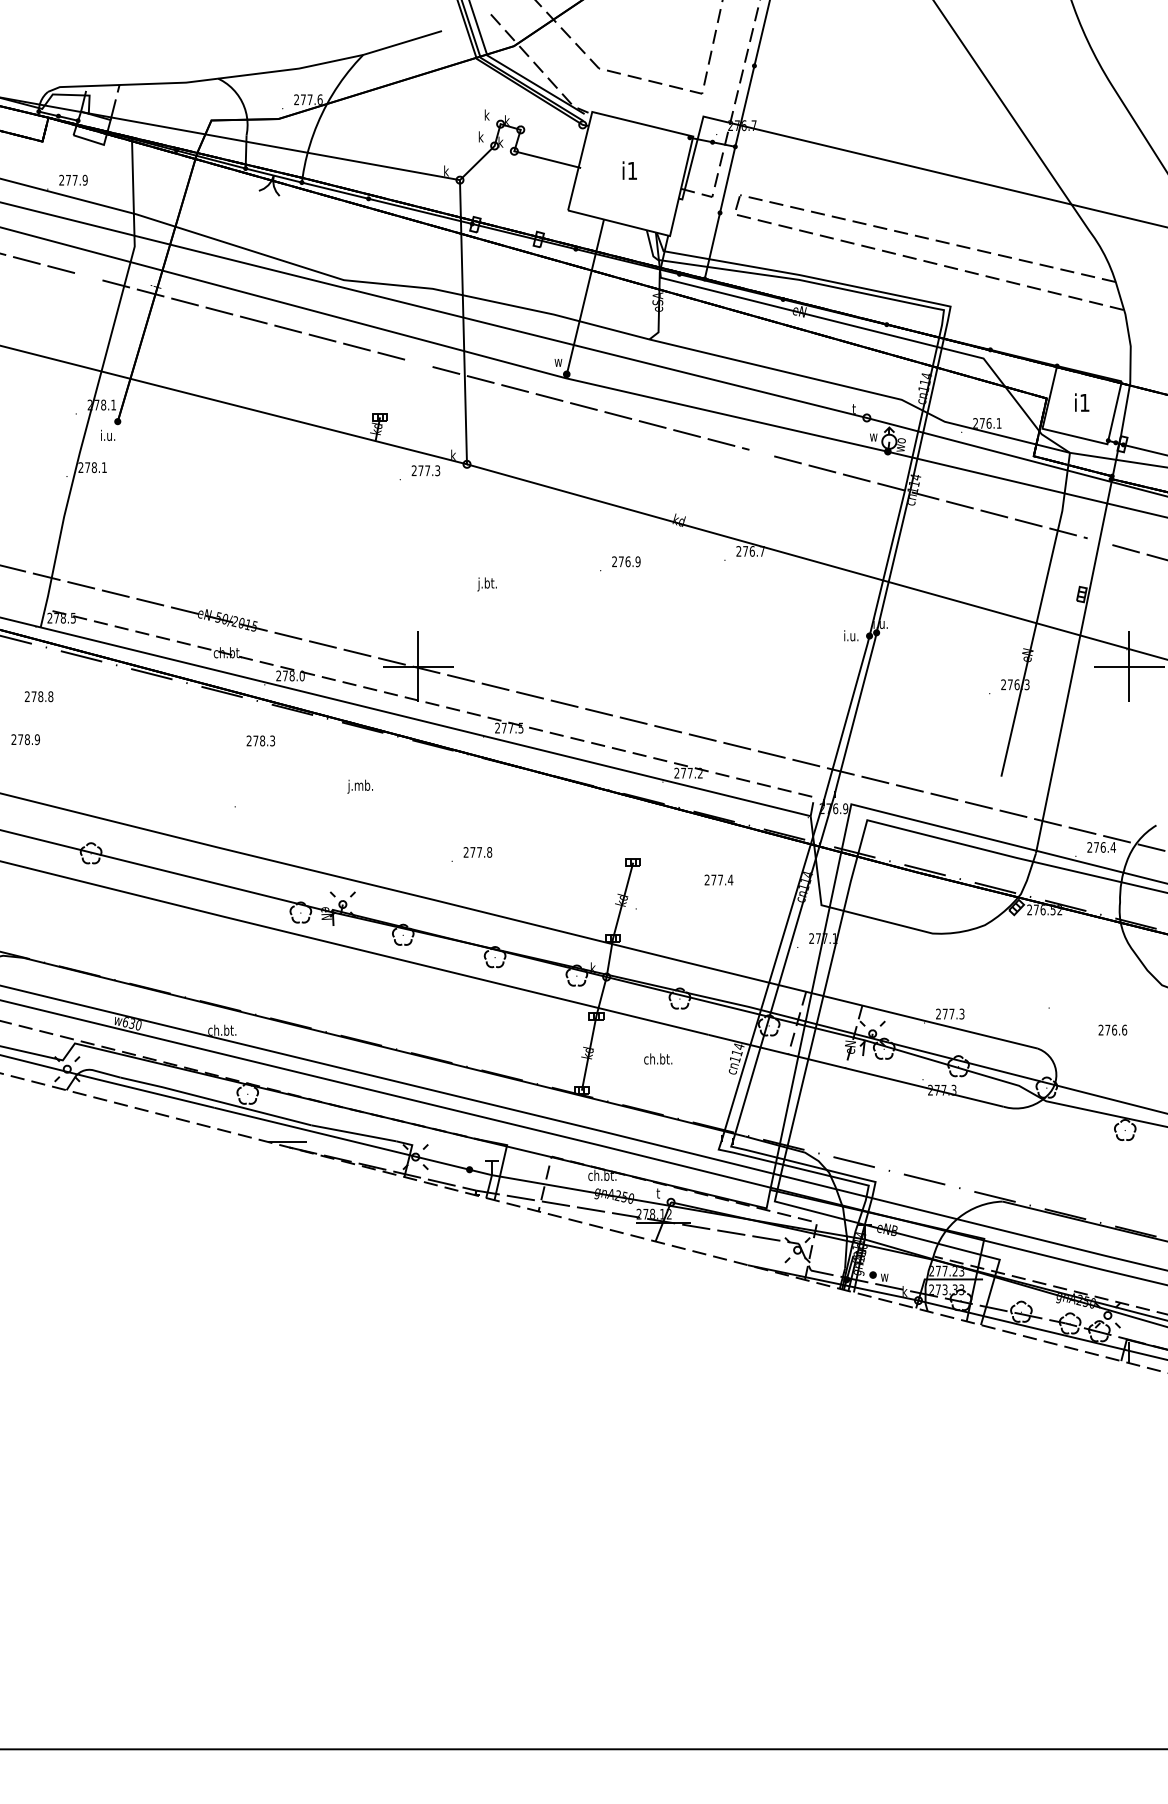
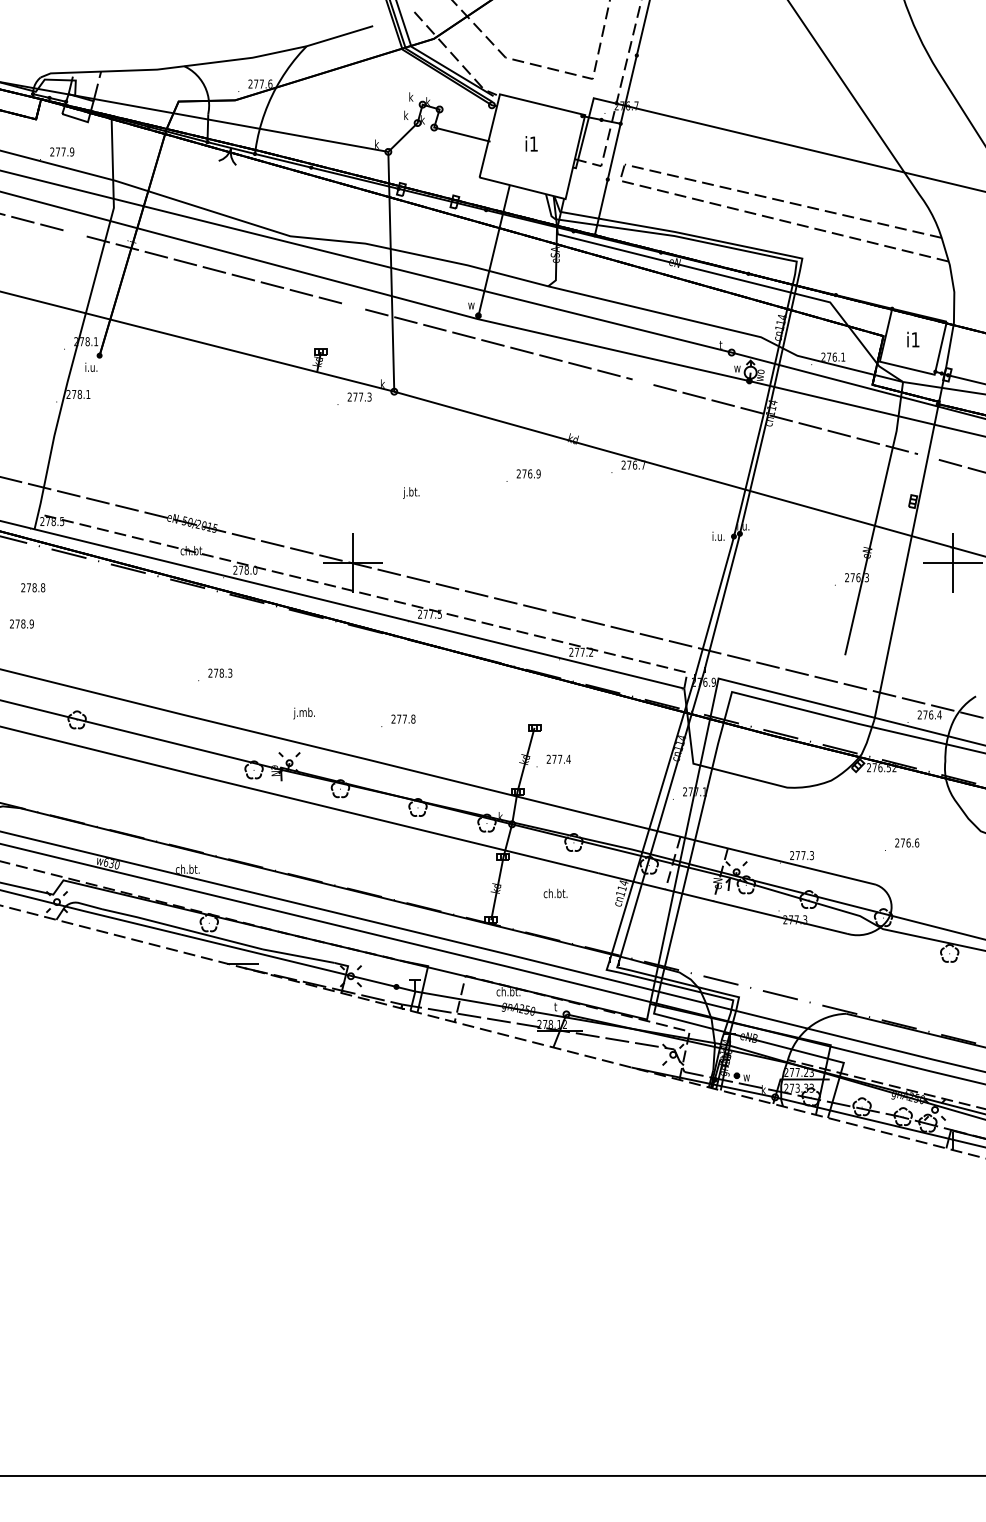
text: (260, 740) -> (220, 672), moved
text: (359, 786) -> (303, 713), moved
text: (718, 879) -> (558, 758), moved
text: (1112, 1029) -> (906, 842), moved

